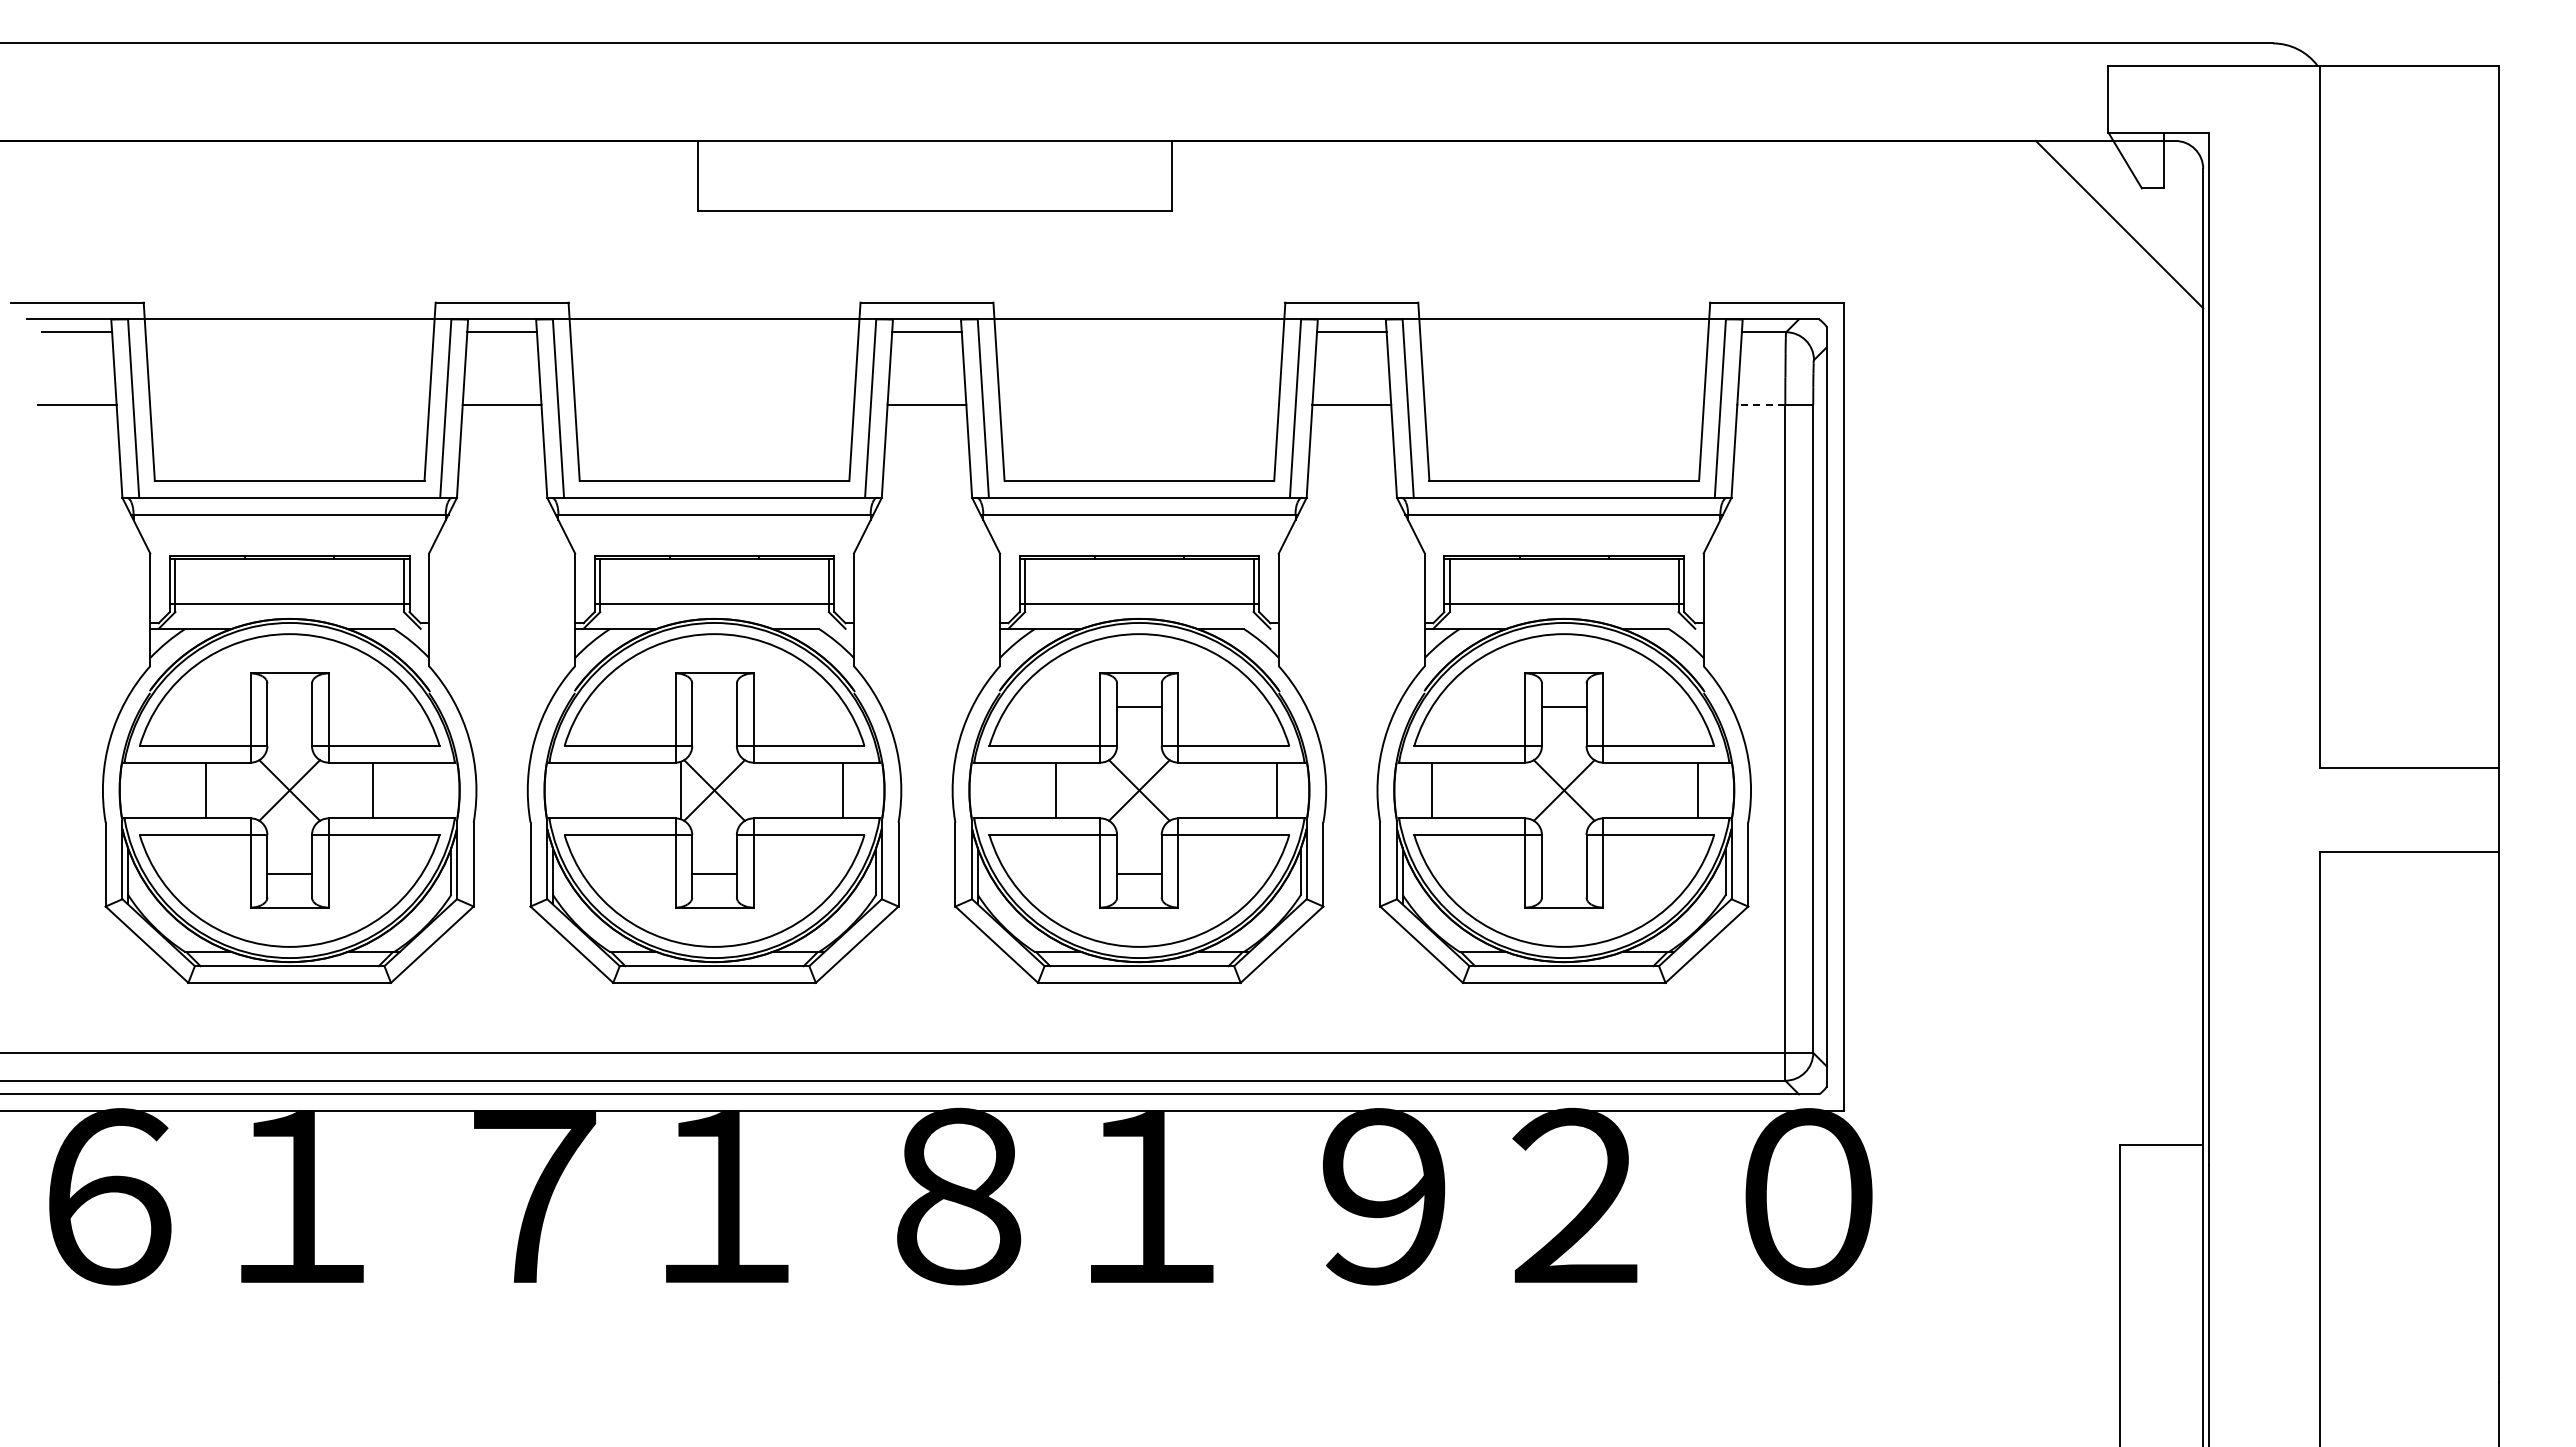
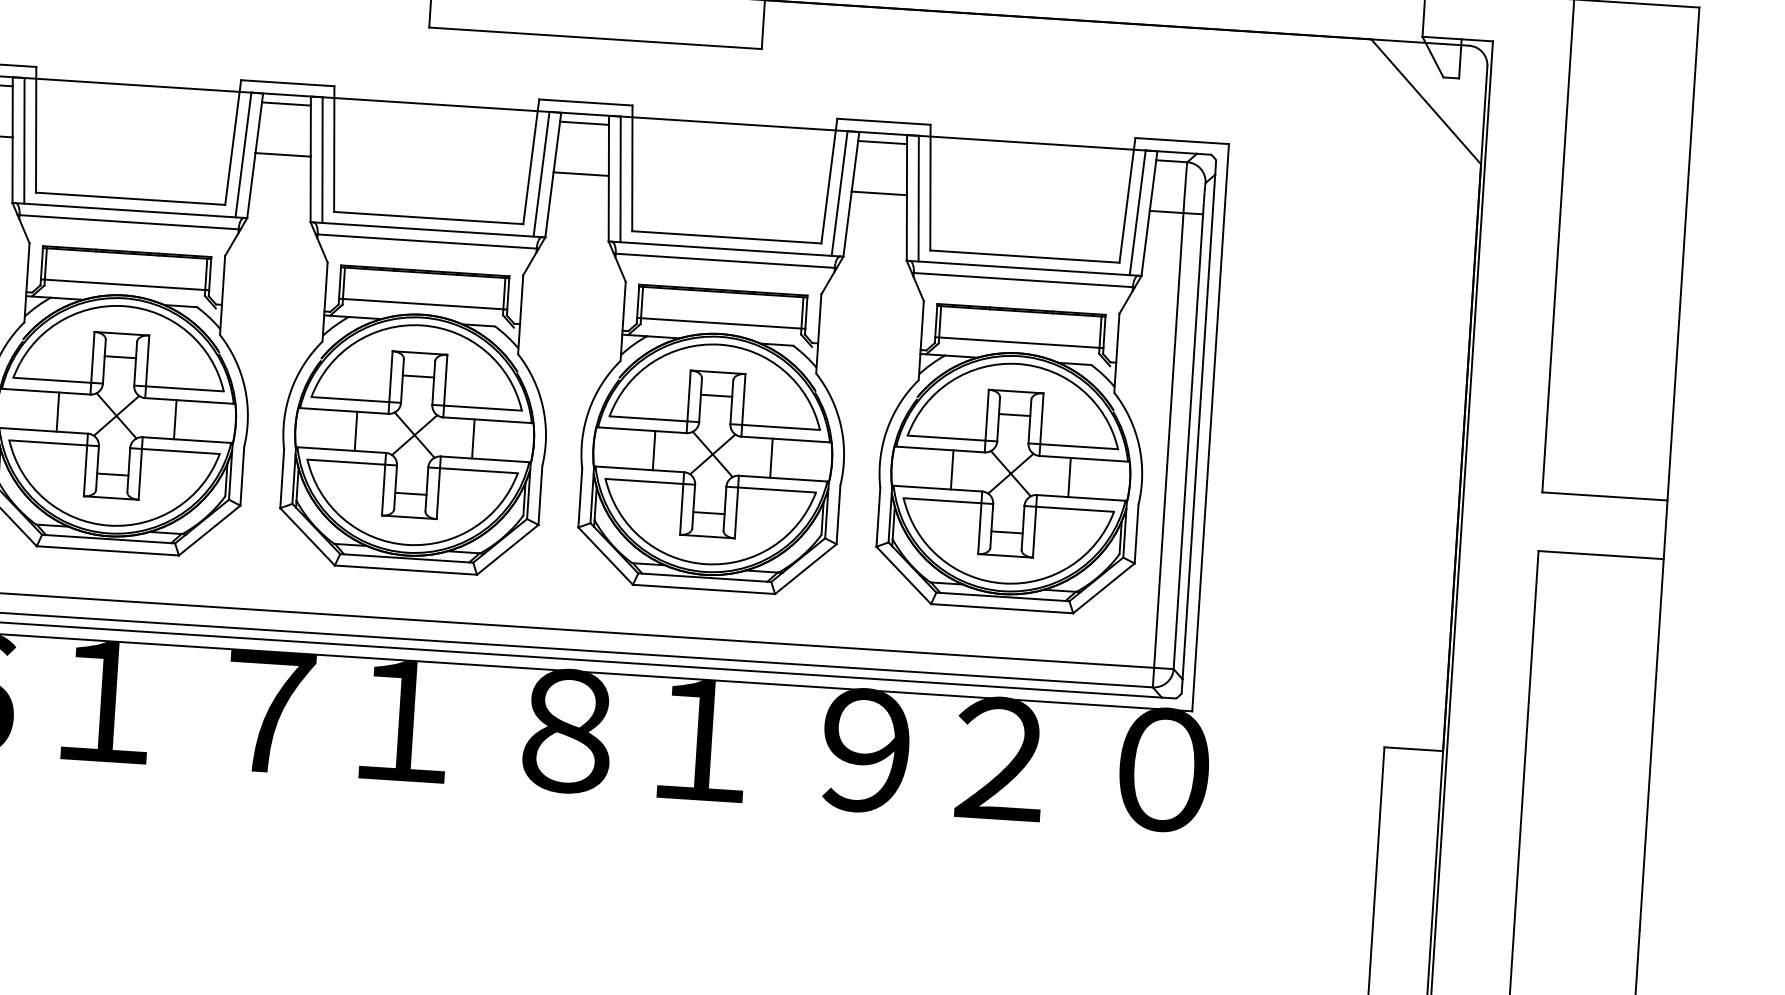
line: (1760, 404) -> (1166, 211), dashed -> solid
line: (289, 706) -> (120, 356), added
line: (714, 706) -> (418, 376), added
line: (680, 790) -> (355, 431), moved
line: (843, 790) -> (473, 438), moved
line: (1277, 790) -> (771, 458), moved
line: (1431, 790) -> (952, 469), moved
line: (1697, 790) -> (1069, 477), moved
line: (1563, 874) -> (1006, 532), added

